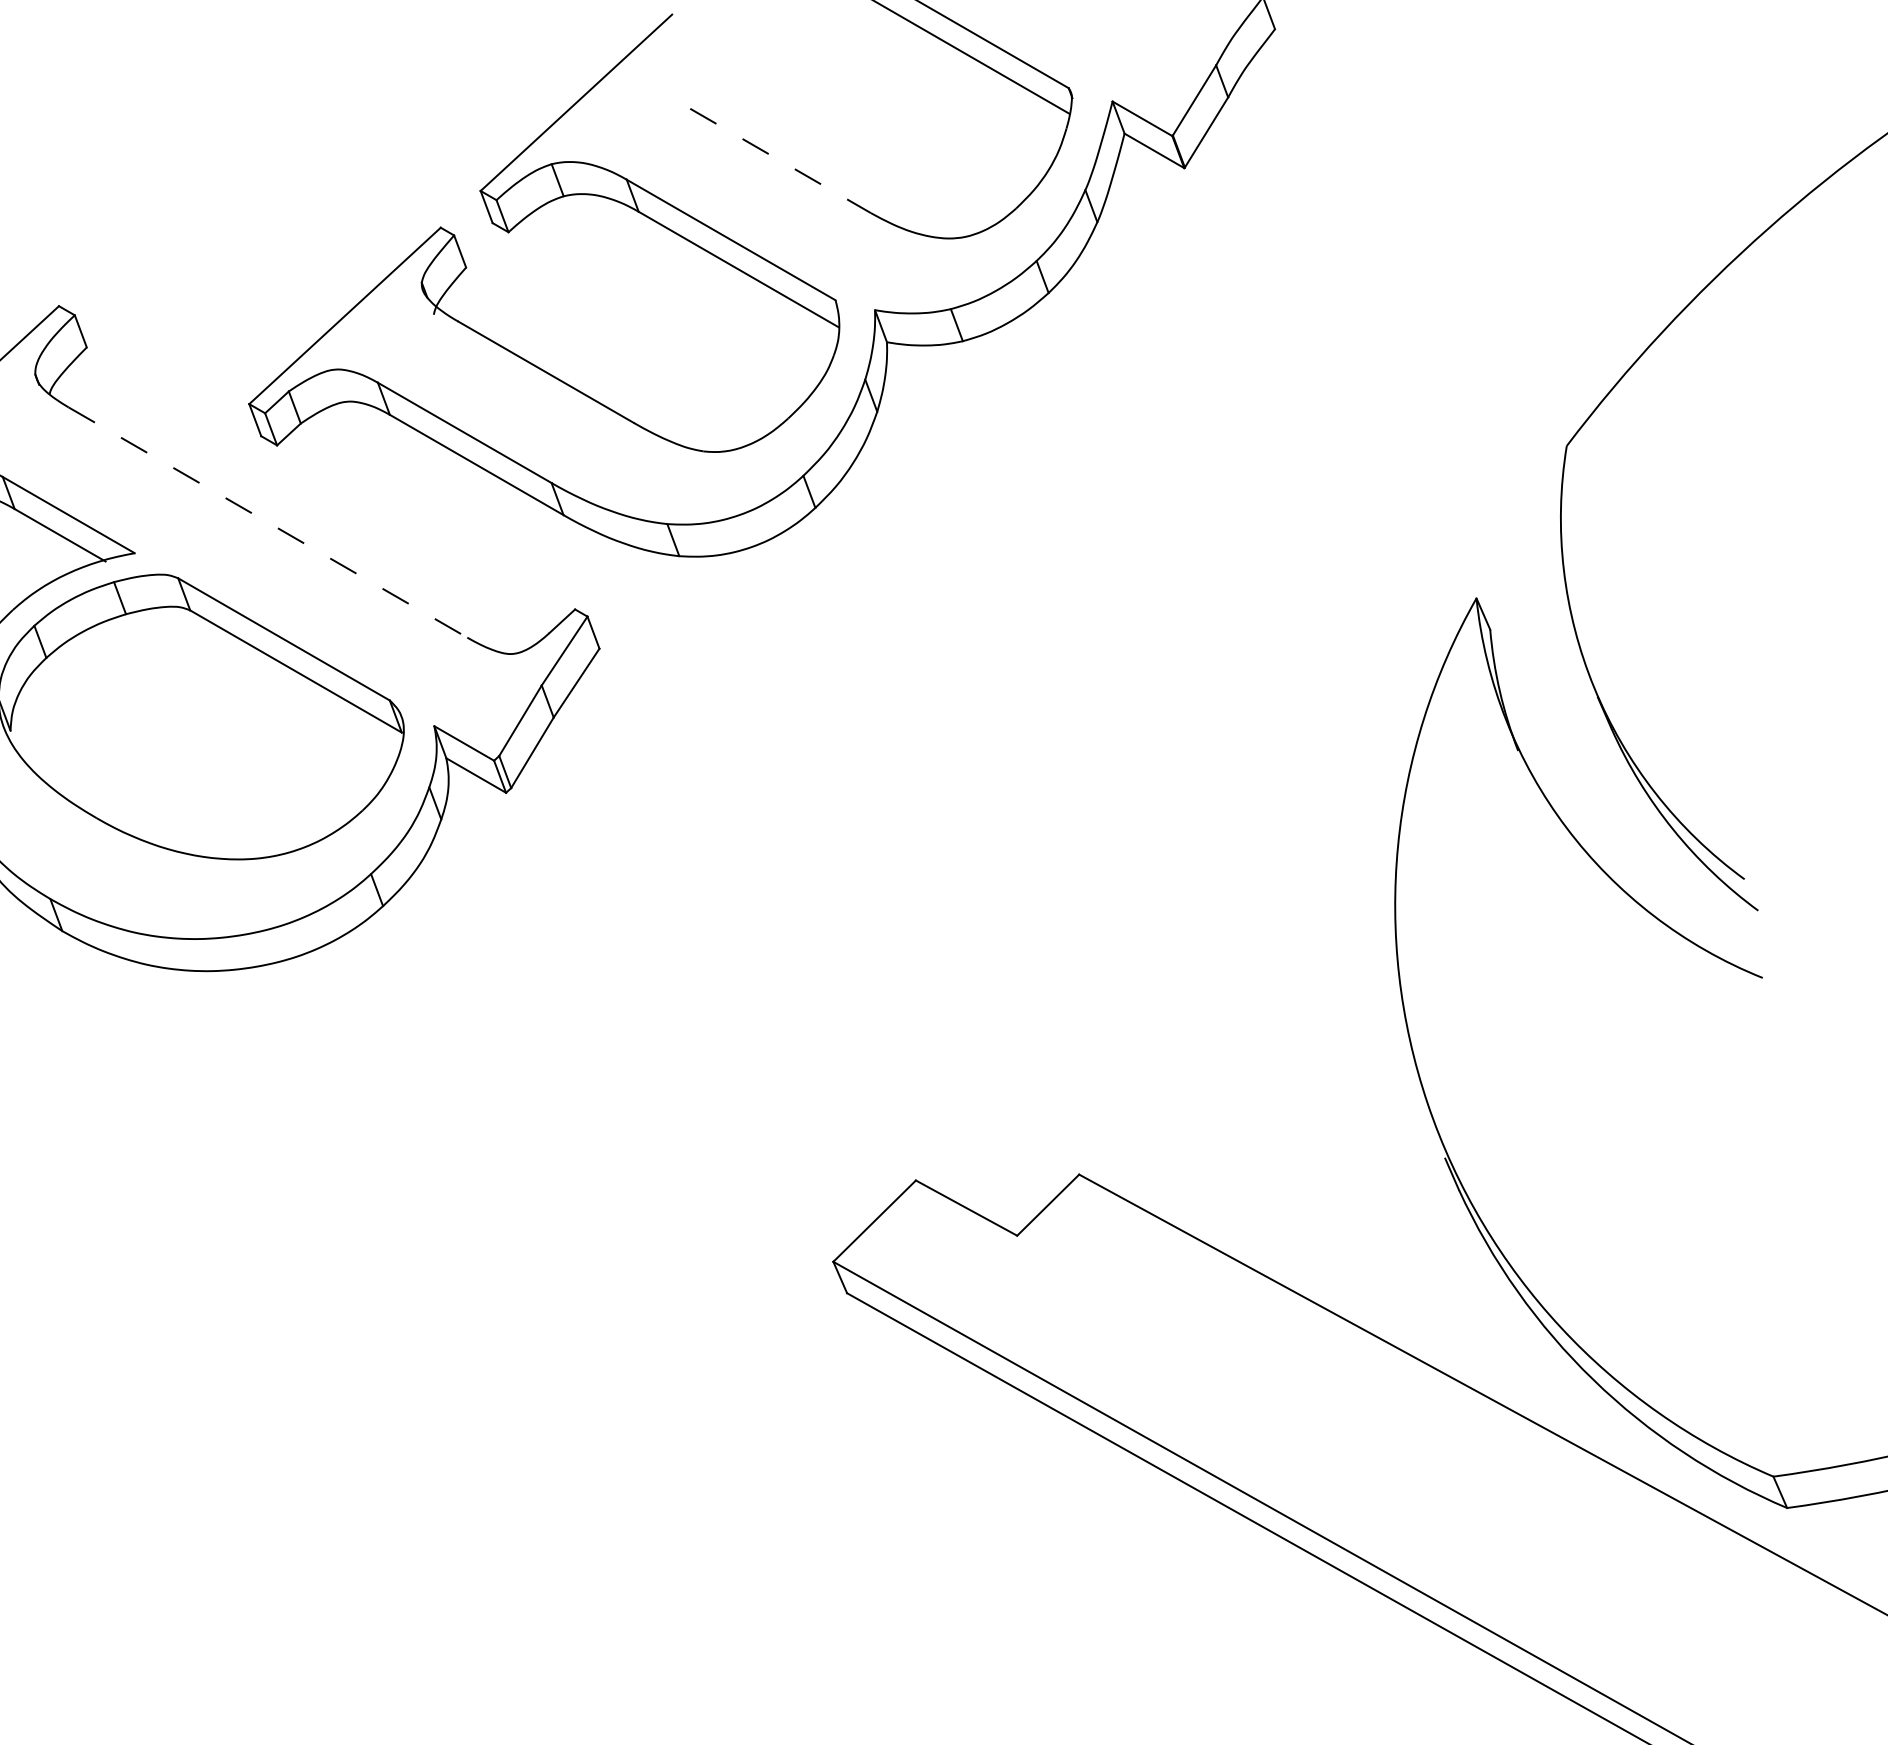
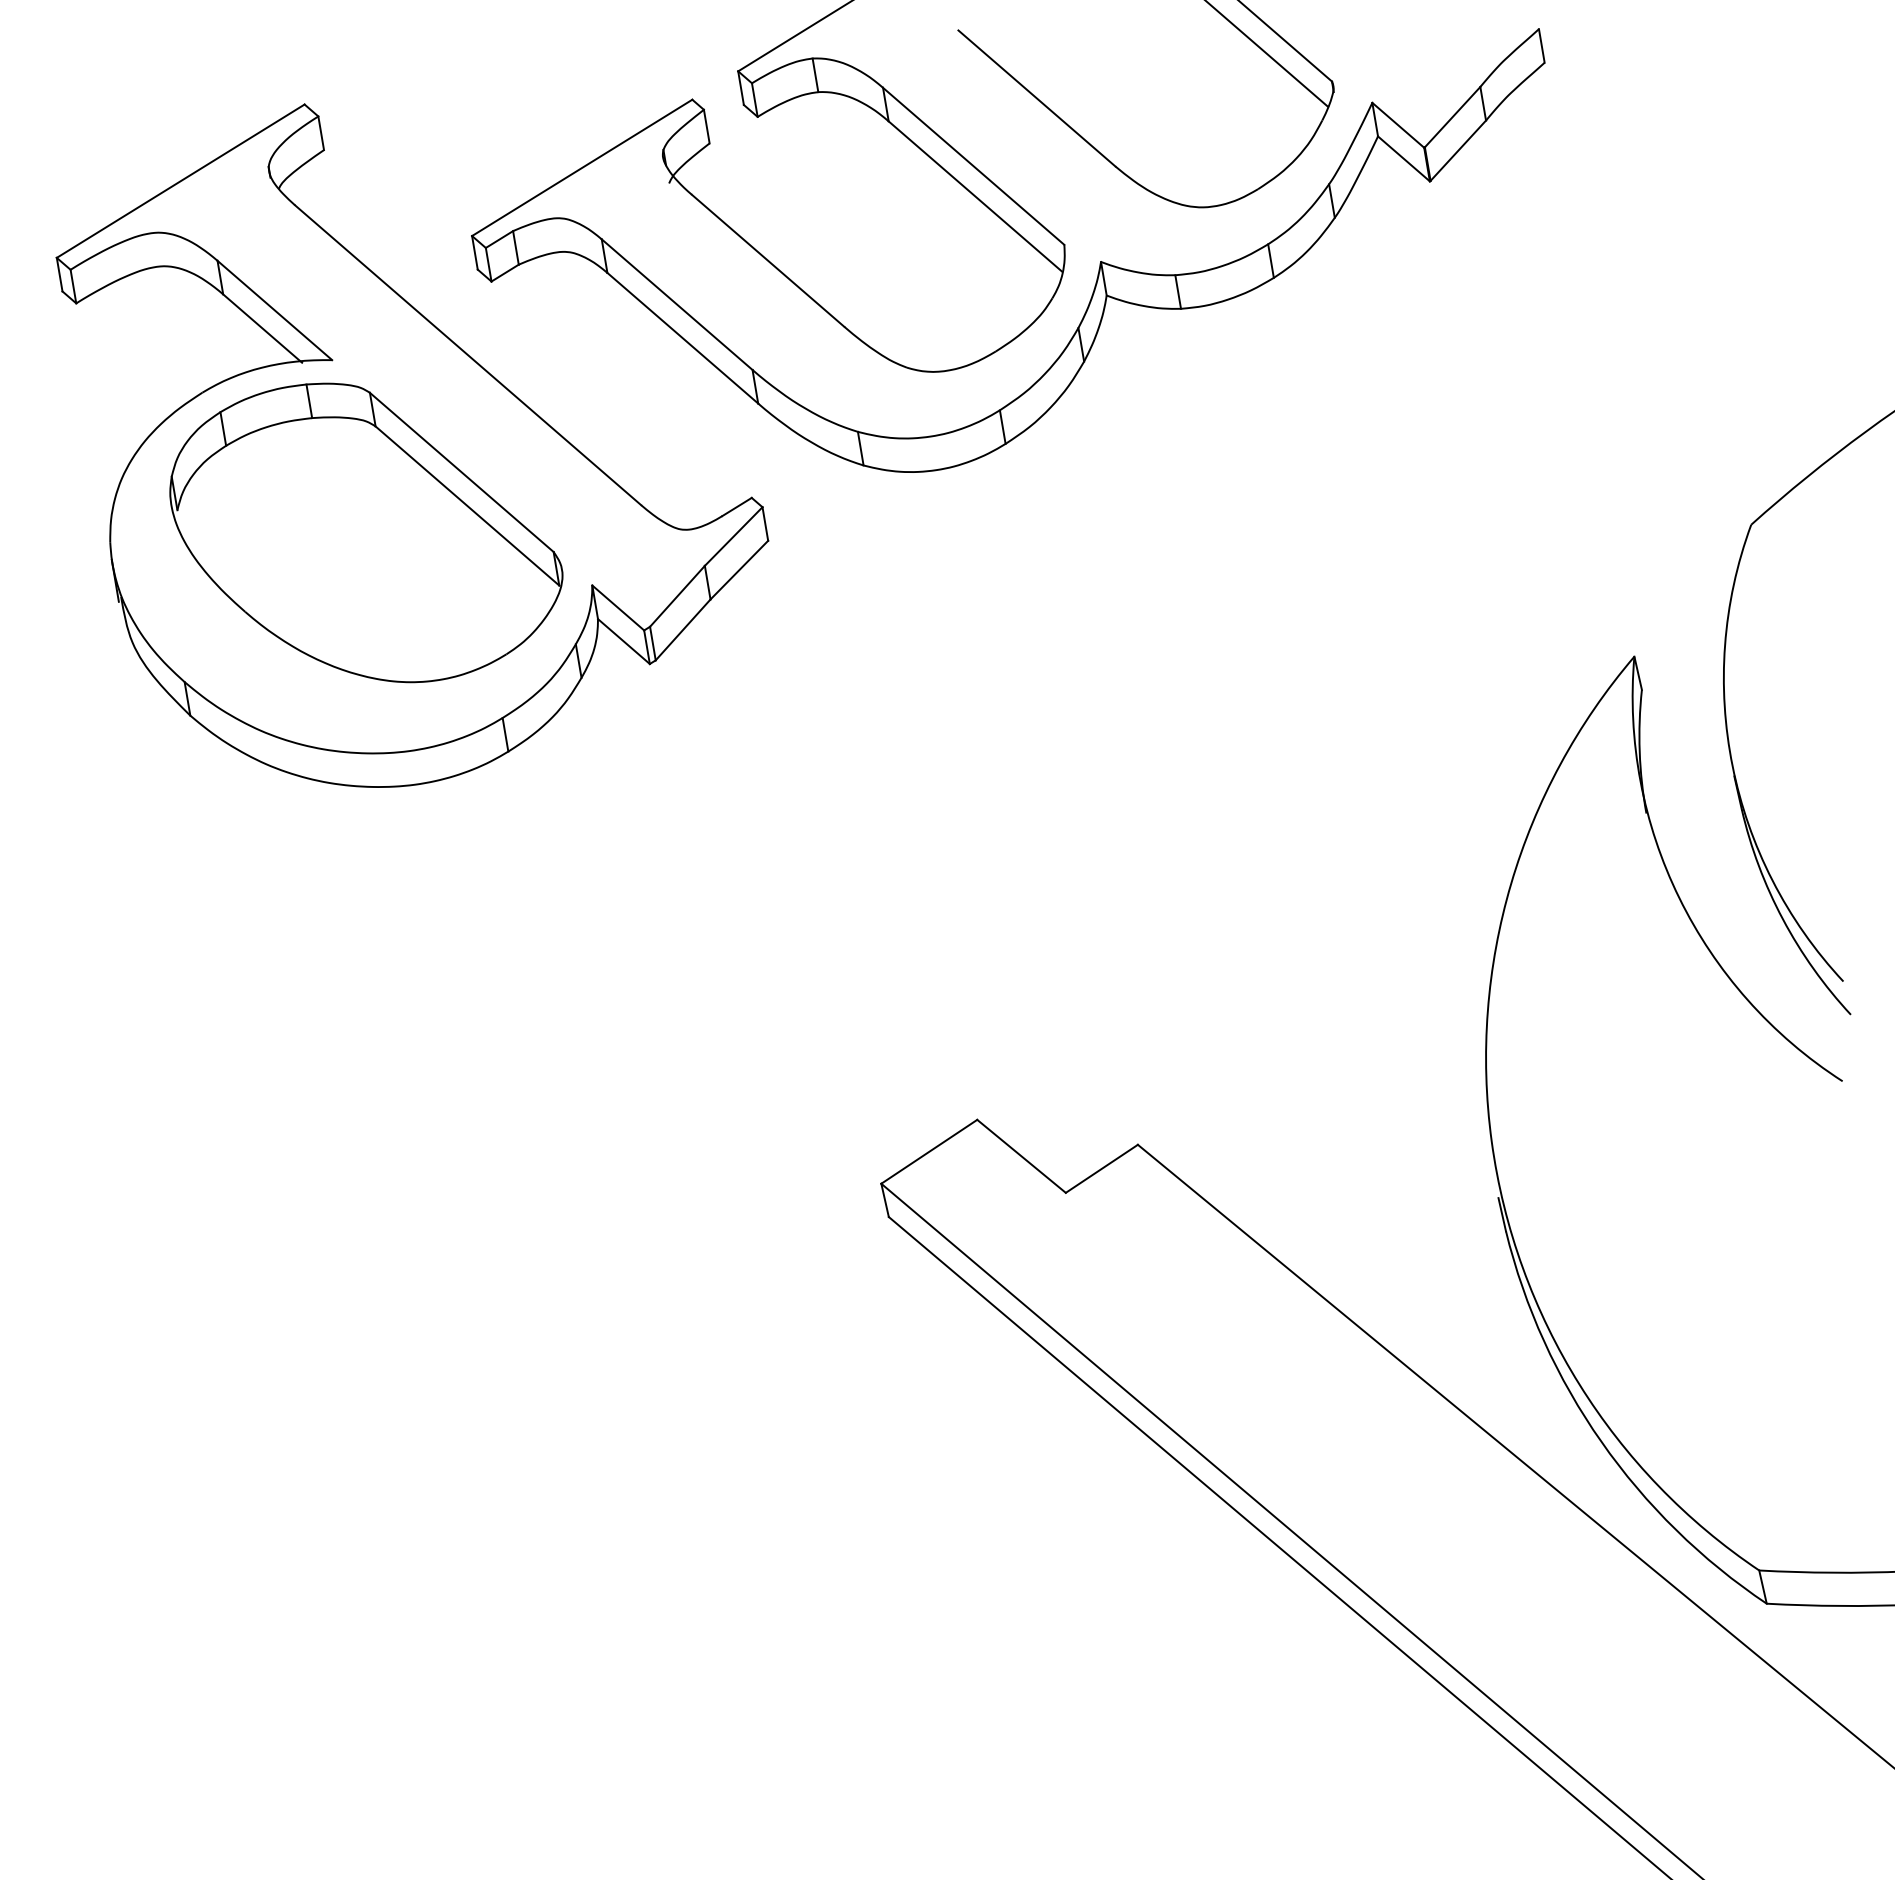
line: (780, 161) -> (1036, 98), dashed -> solid
line: (268, 522) -> (468, 355), dashed -> solid

